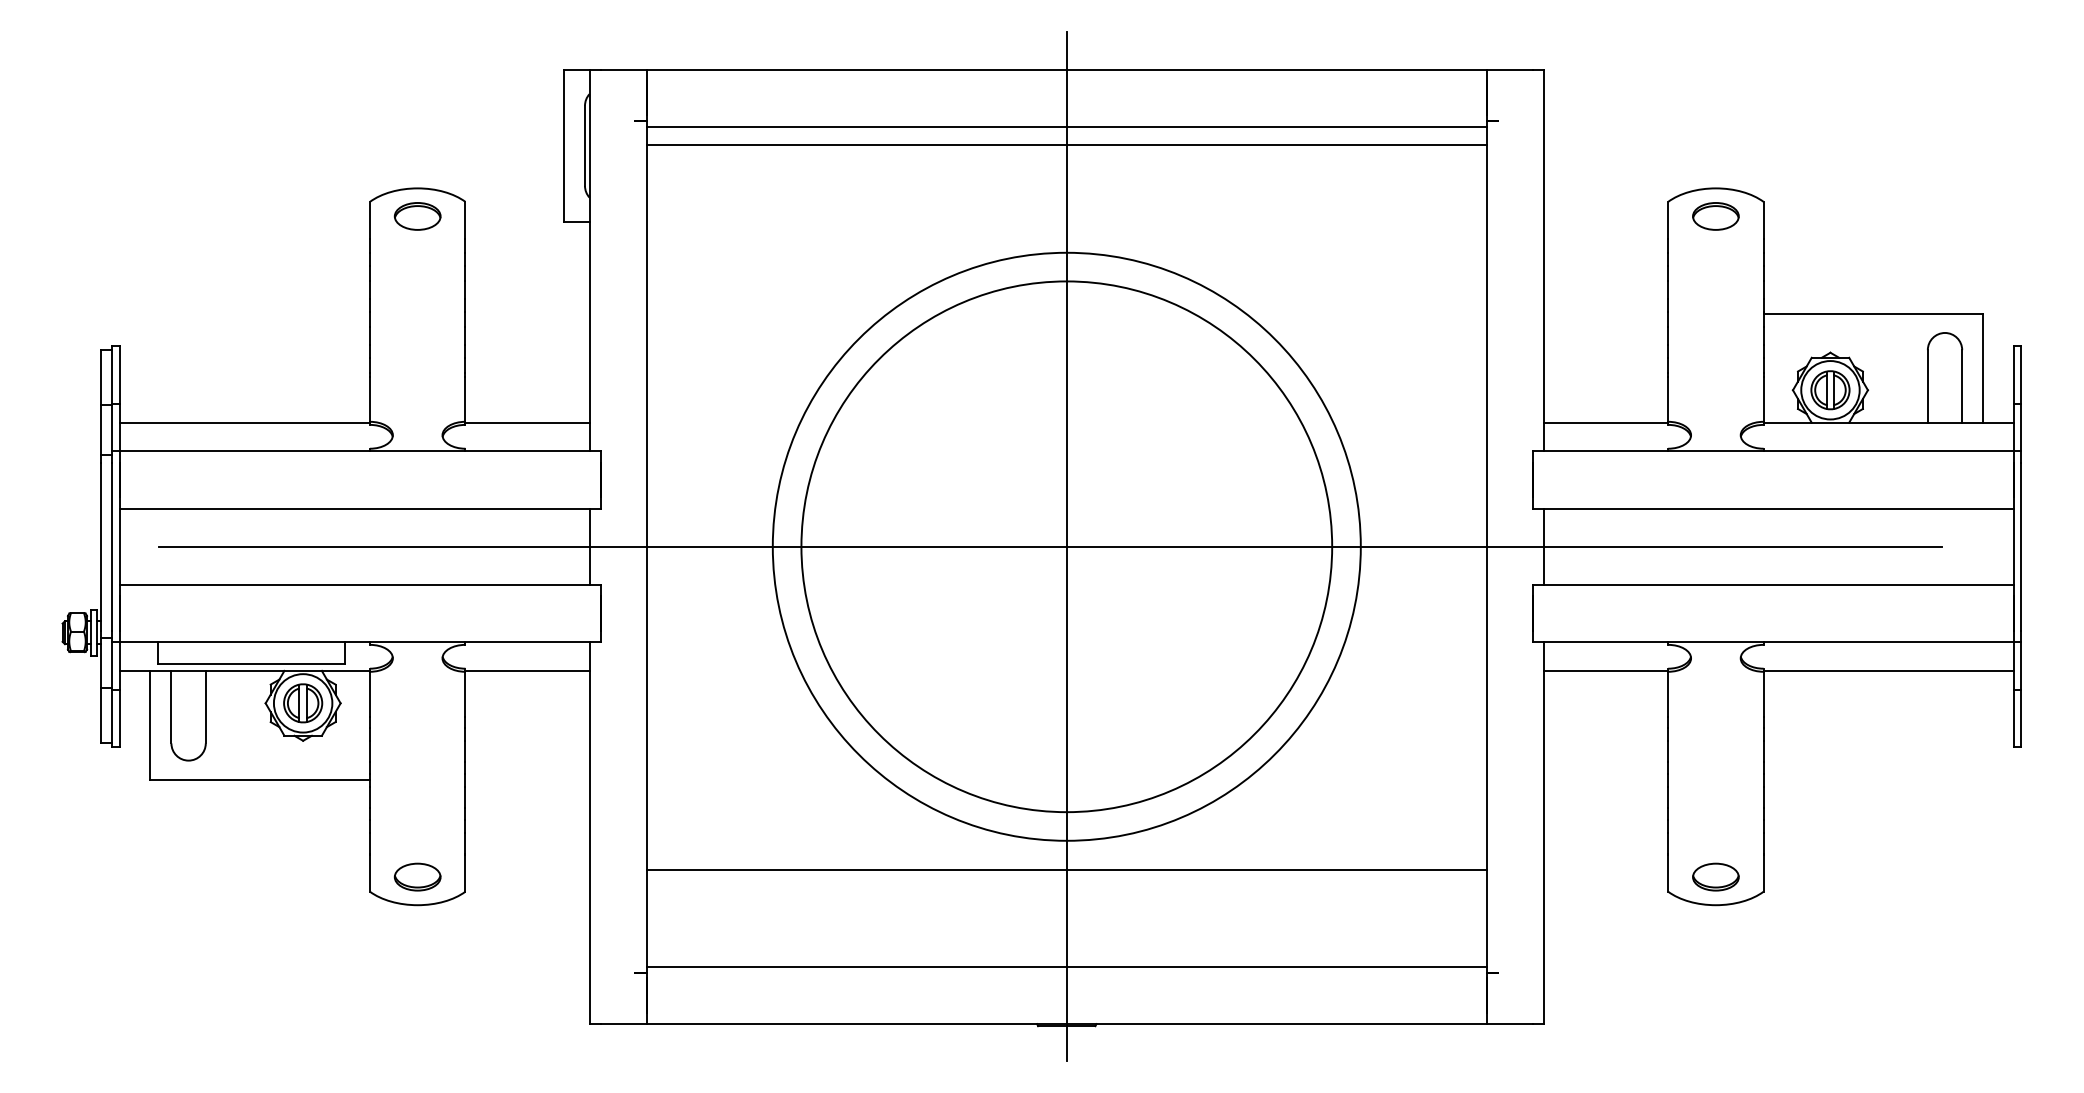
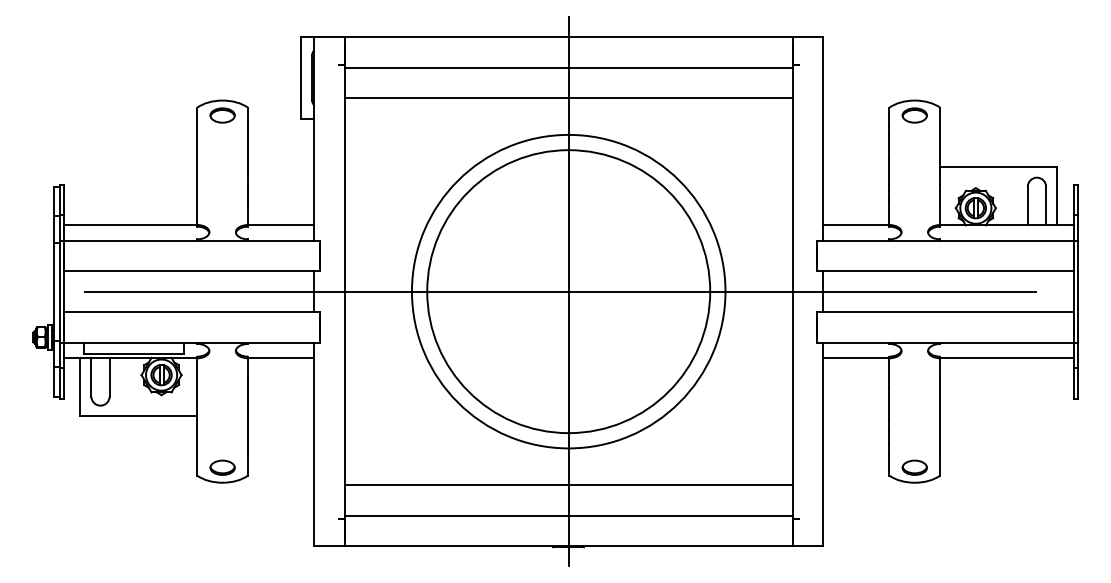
line: (1066, 145) -> (568, 98), moved
line: (1066, 870) -> (568, 485), moved

